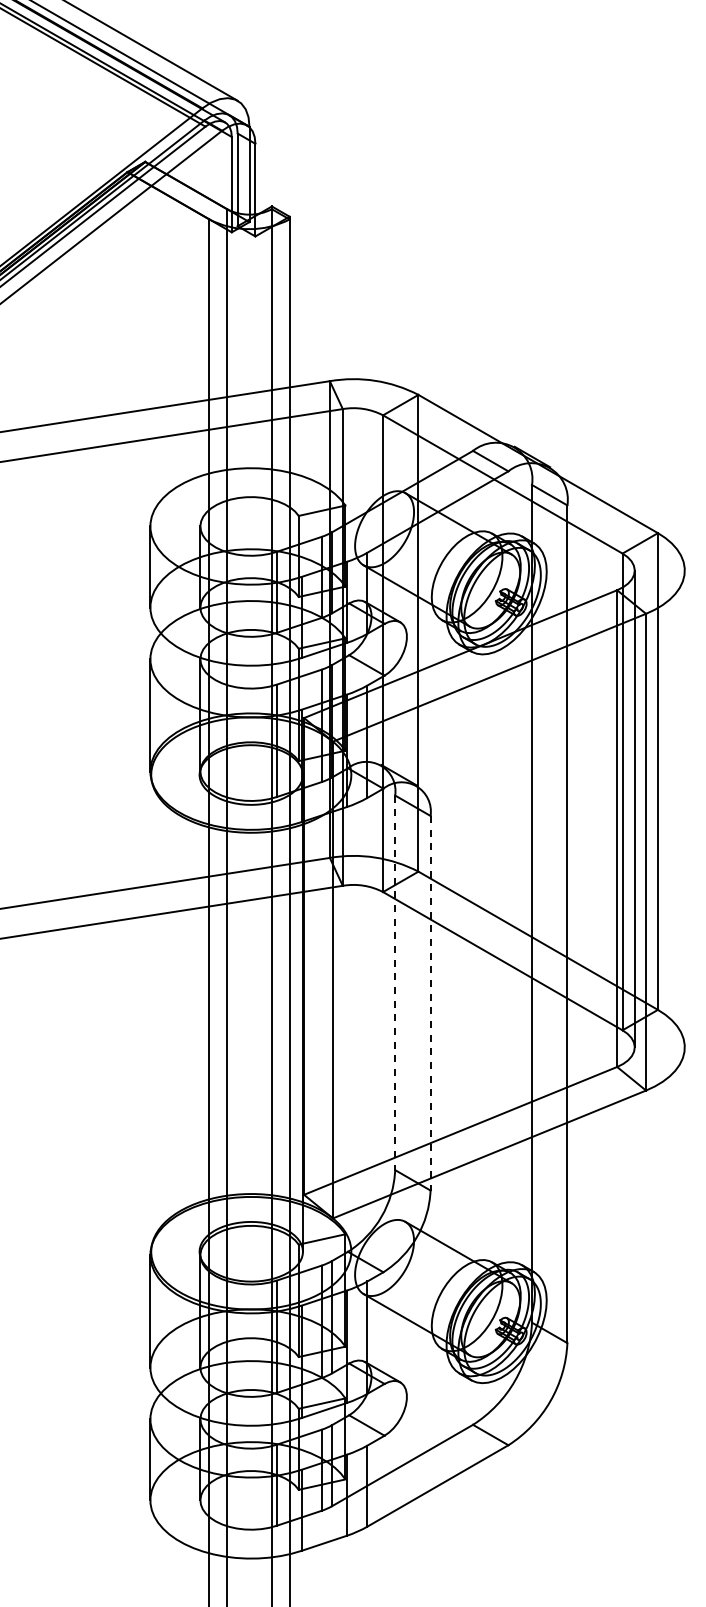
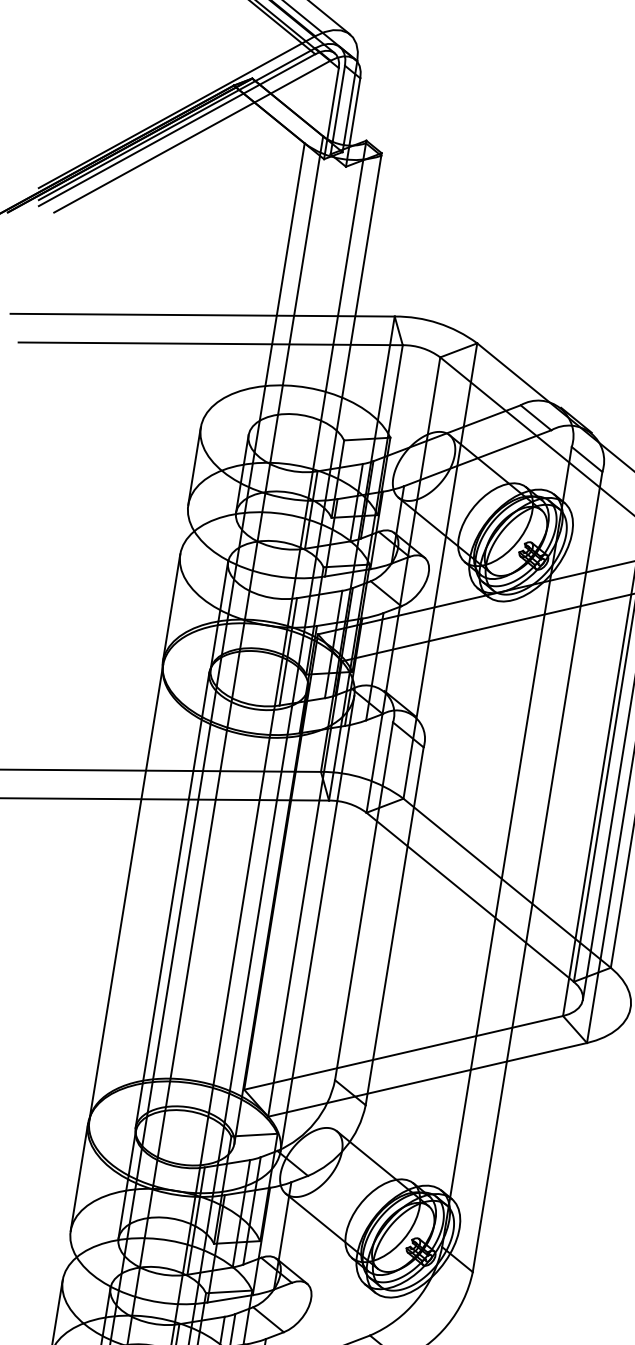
line: (395, 983) -> (364, 902), dashed -> solid
line: (430, 1003) -> (394, 926), dashed -> solid
line: (151, 1013) -> (126, 892), added
line: (199, 1013) -> (172, 900), added
line: (351, 1013) -> (317, 923), added

